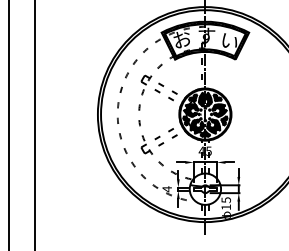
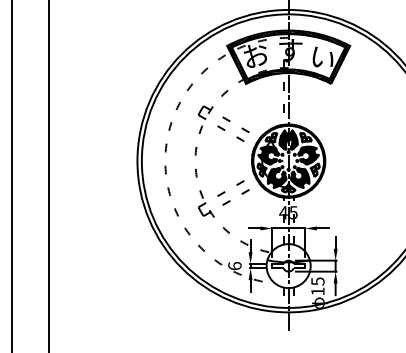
text: (166, 189) -> (233, 266), 4 -> 6

